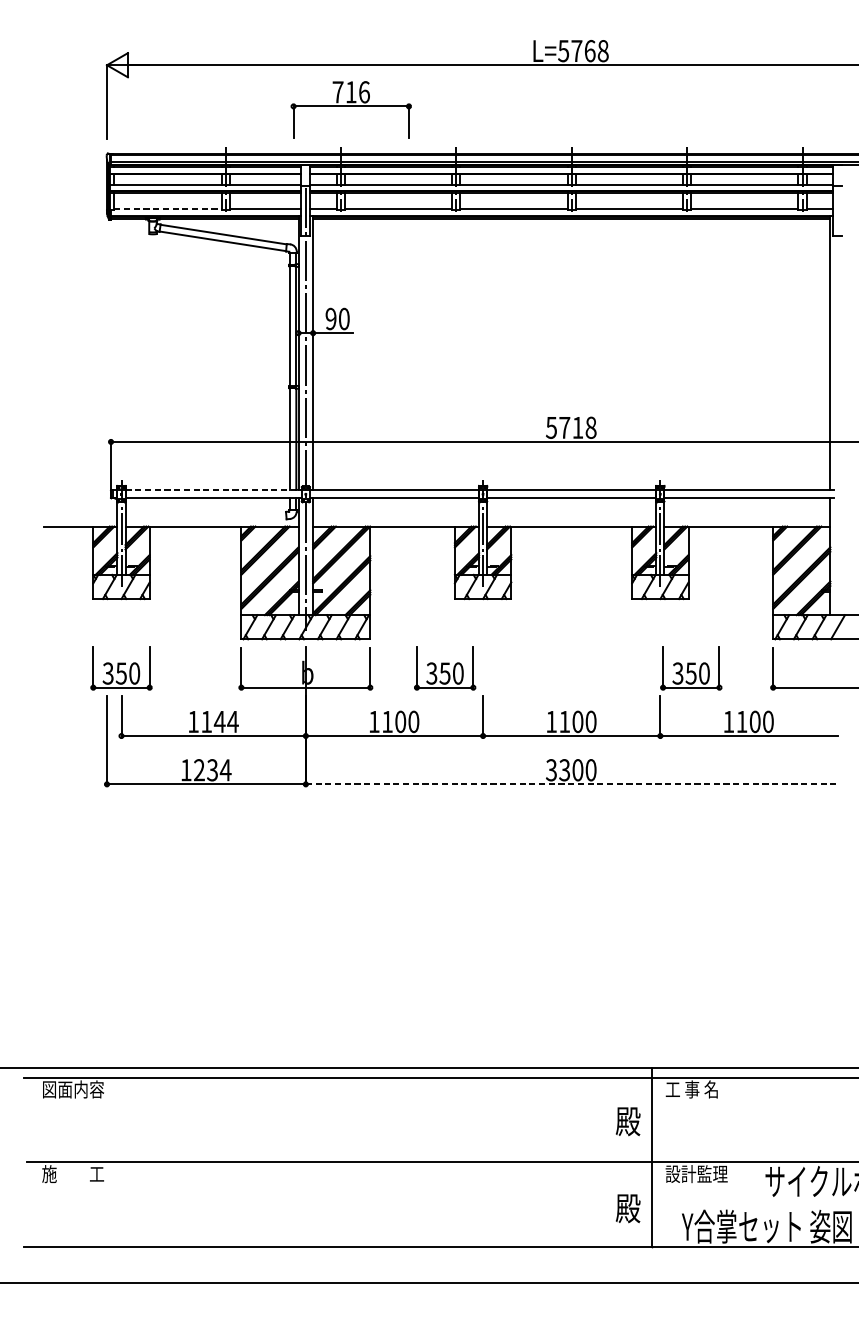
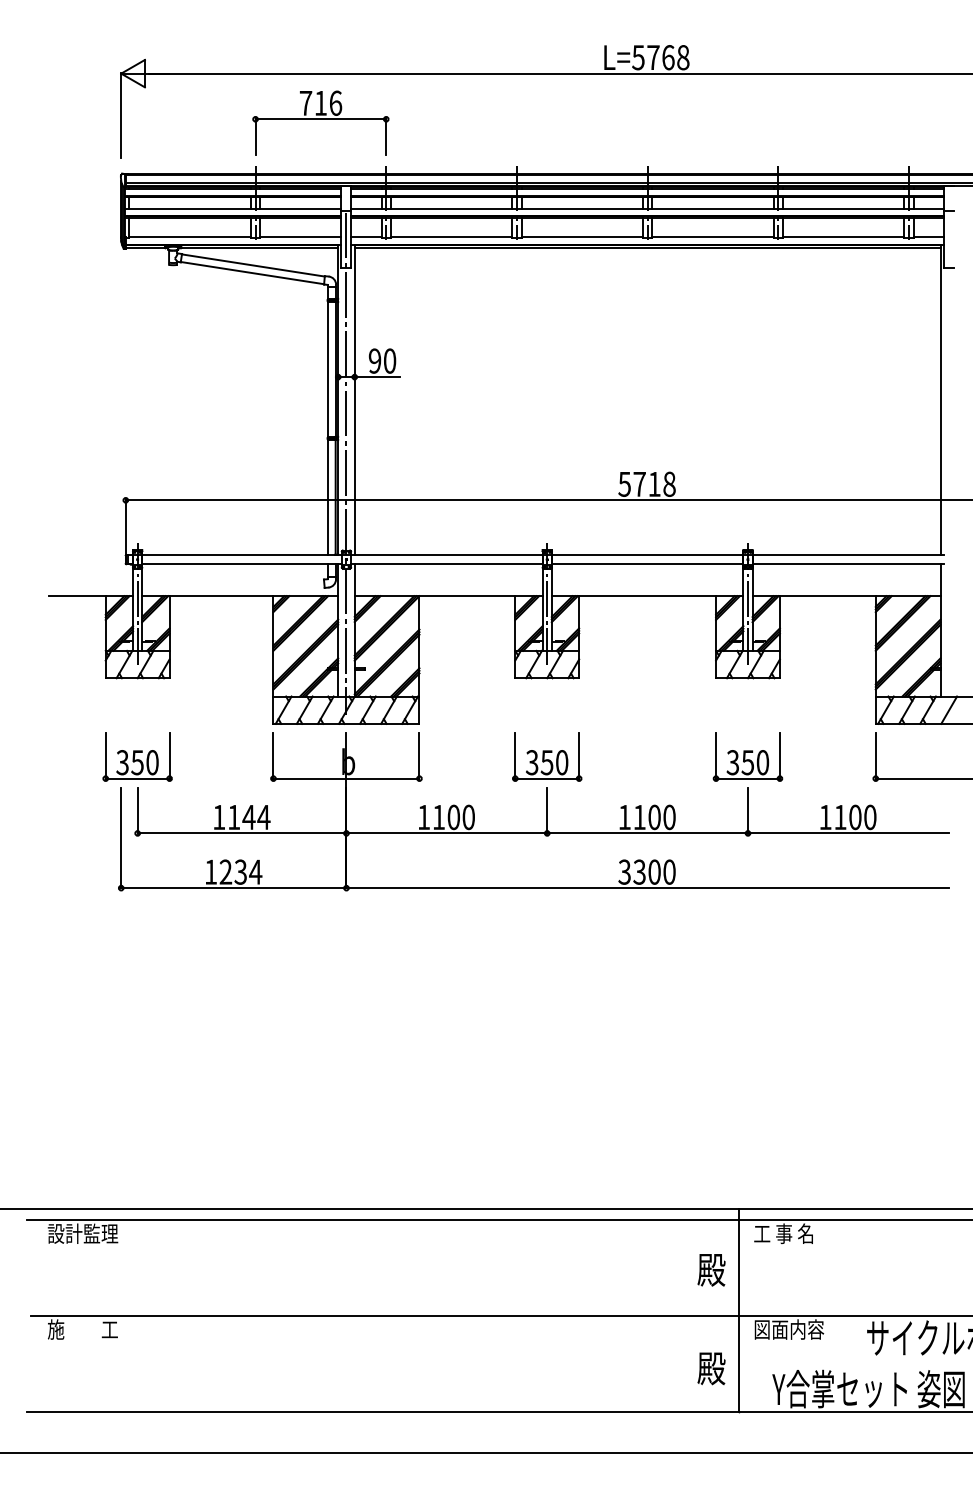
part: (350, 109) -> (320, 122), moved
line: (168, 209) -> (190, 236), dashed -> solid
line: (214, 490) -> (242, 555), dashed -> solid
part: (445, 668) -> (547, 756), moved
part: (690, 668) -> (747, 756), moved
line: (572, 784) -> (648, 888), dashed -> solid
text: (72, 1089) -> (82, 1233), 図面内容 -> 設計監理
text: (697, 1174) -> (789, 1329), 設計監理 -> 図面内容

